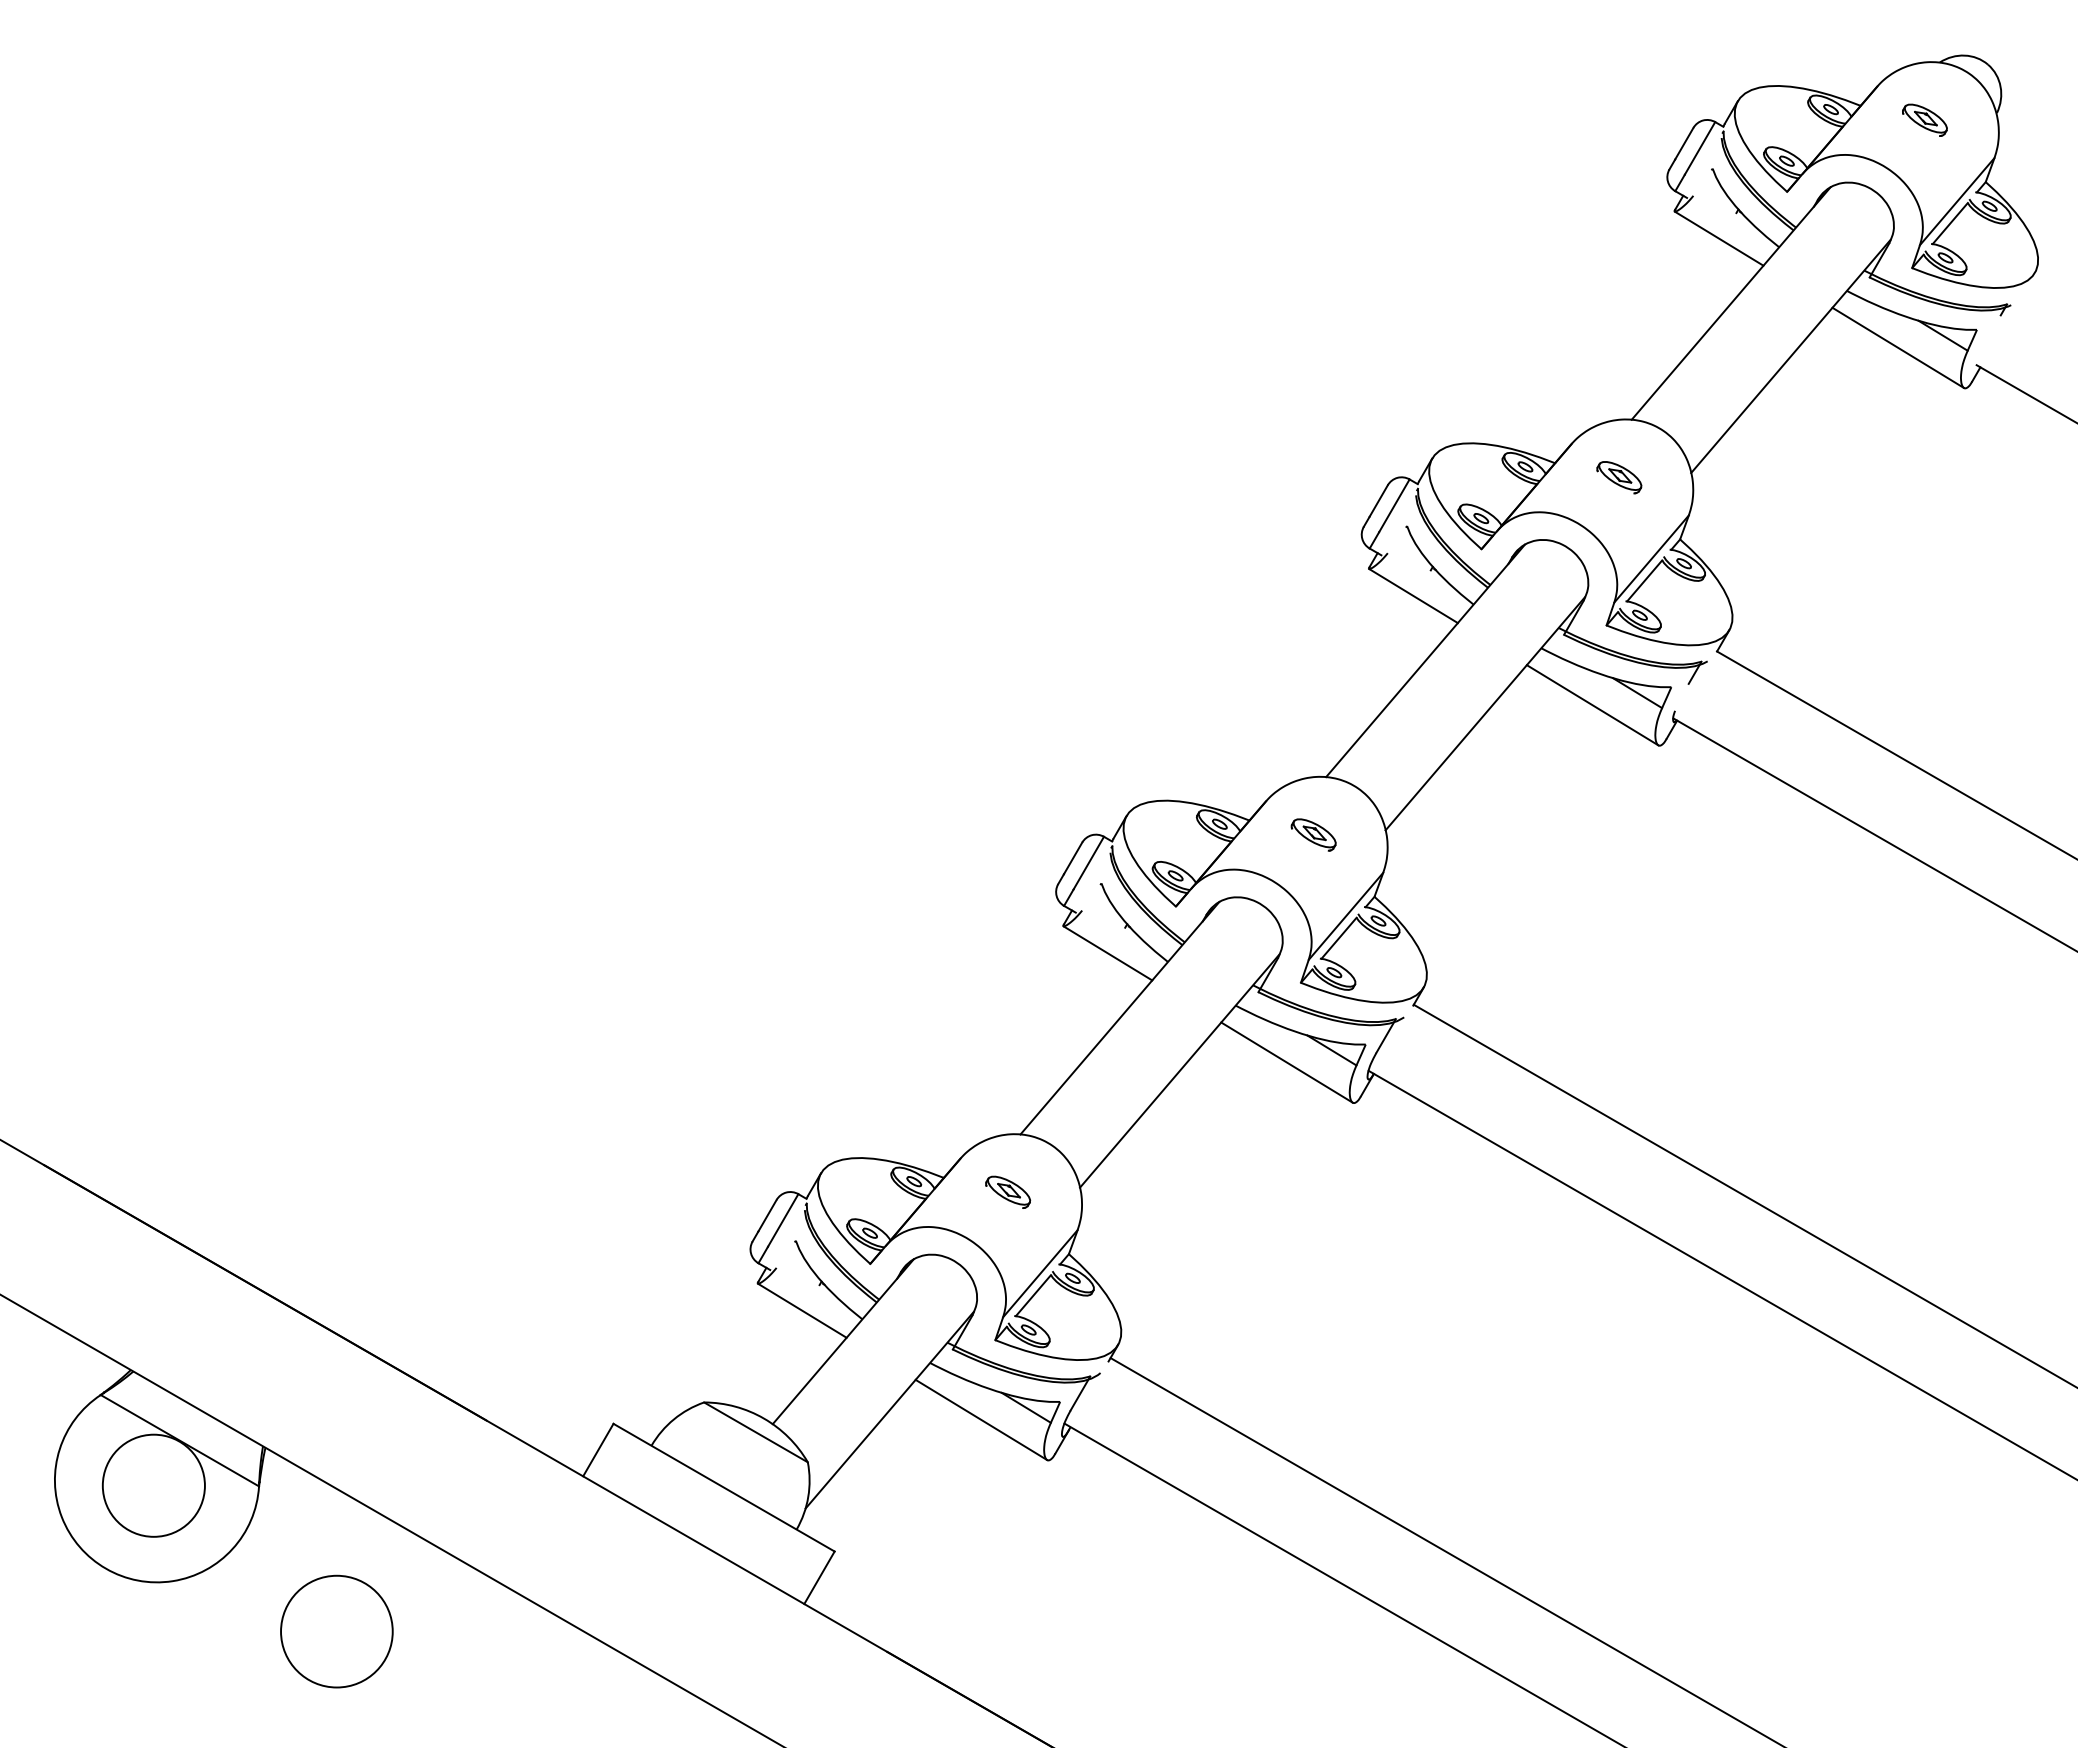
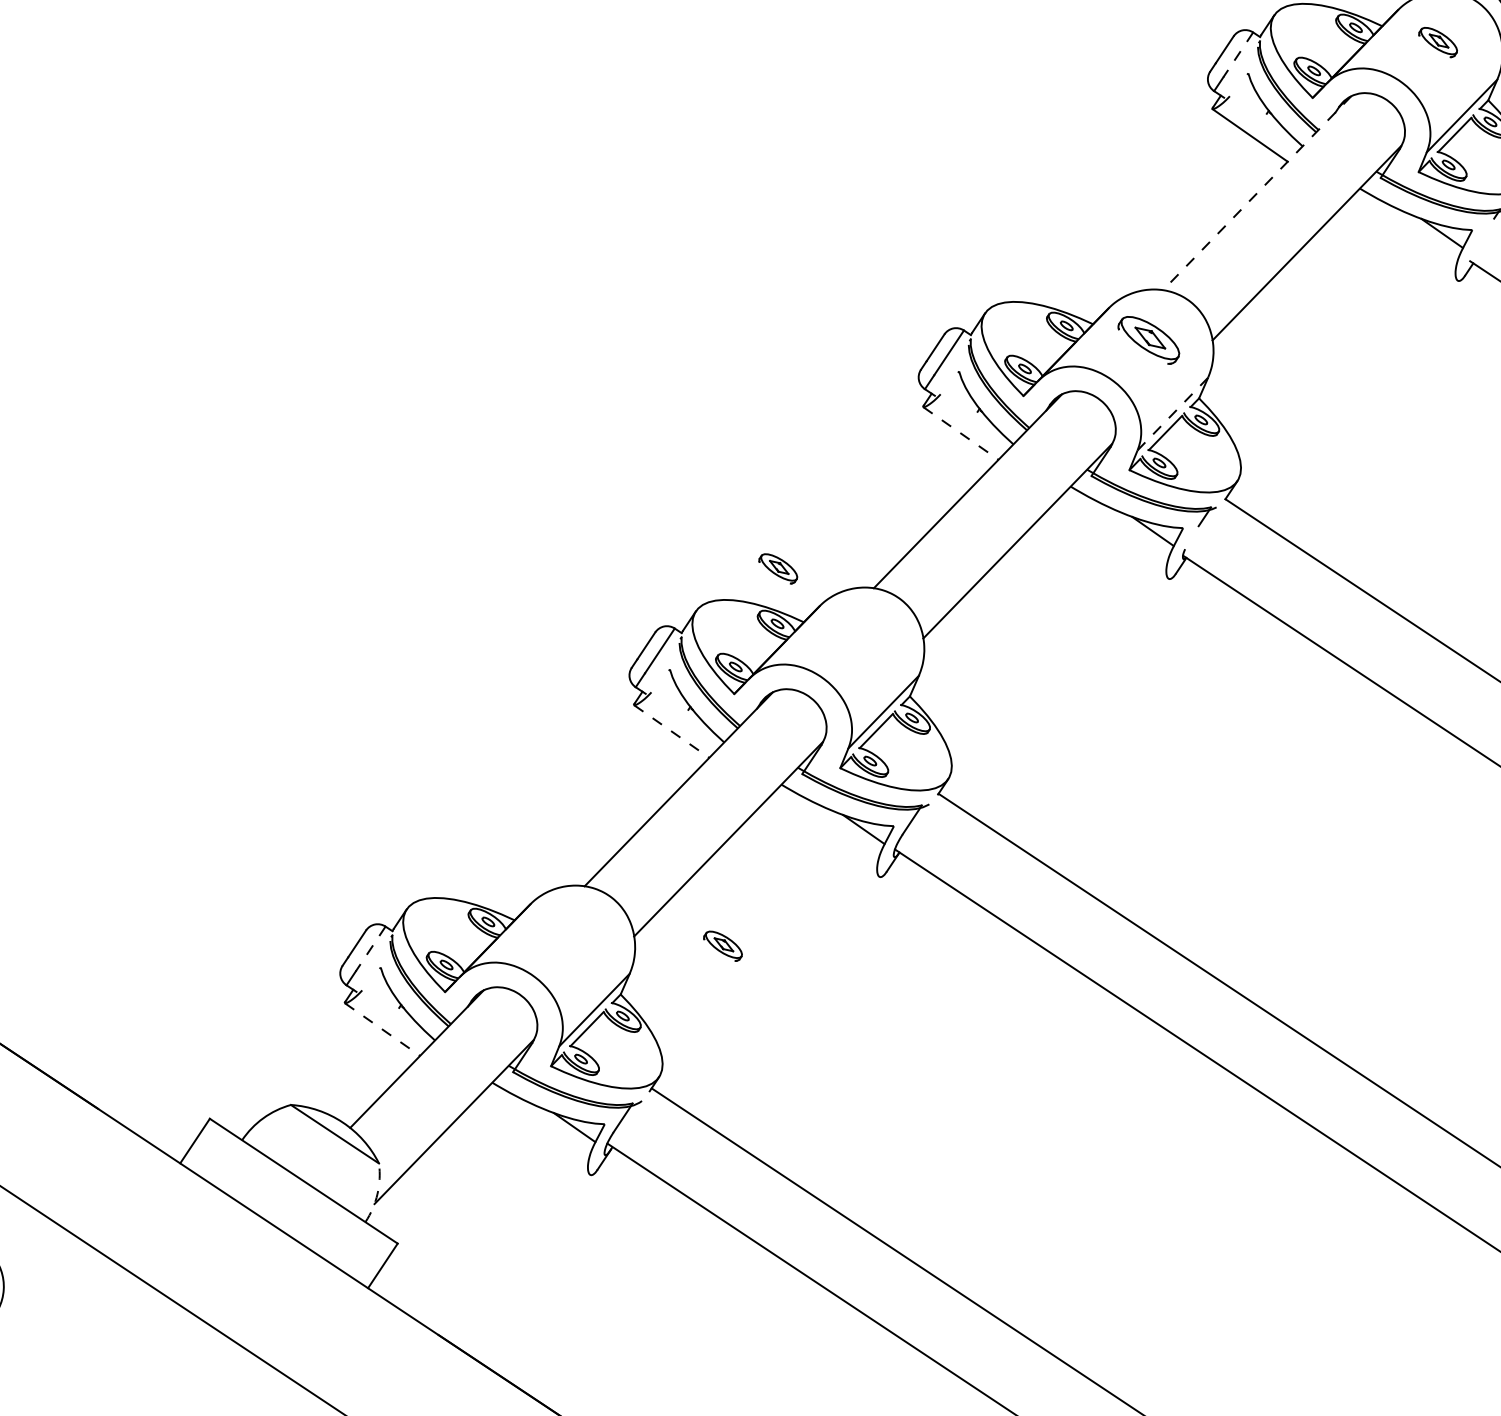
line: (1699, 148) -> (1237, 54), solid -> dashed
line: (1731, 303) -> (1257, 193), solid -> dashed
line: (1897, 347) -> (1401, 241), removed
part: (1619, 477) -> (1149, 340), size x1.6
line: (1651, 559) -> (1172, 414), solid -> dashed
line: (1413, 596) -> (960, 433), solid -> dashed
line: (1592, 705) -> (1112, 539), removed
part: (1313, 834) -> (778, 568), moved
line: (1107, 953) -> (671, 731), solid -> dashed
line: (1286, 1062) -> (823, 837), removed
part: (1008, 1191) -> (723, 945), moved
line: (782, 1220) -> (370, 948), solid -> dashed
line: (802, 1310) -> (382, 1029), solid -> dashed
line: (981, 1419) -> (534, 1135), removed
arc: (808, 1496) -> (377, 1193), solid -> dashed

